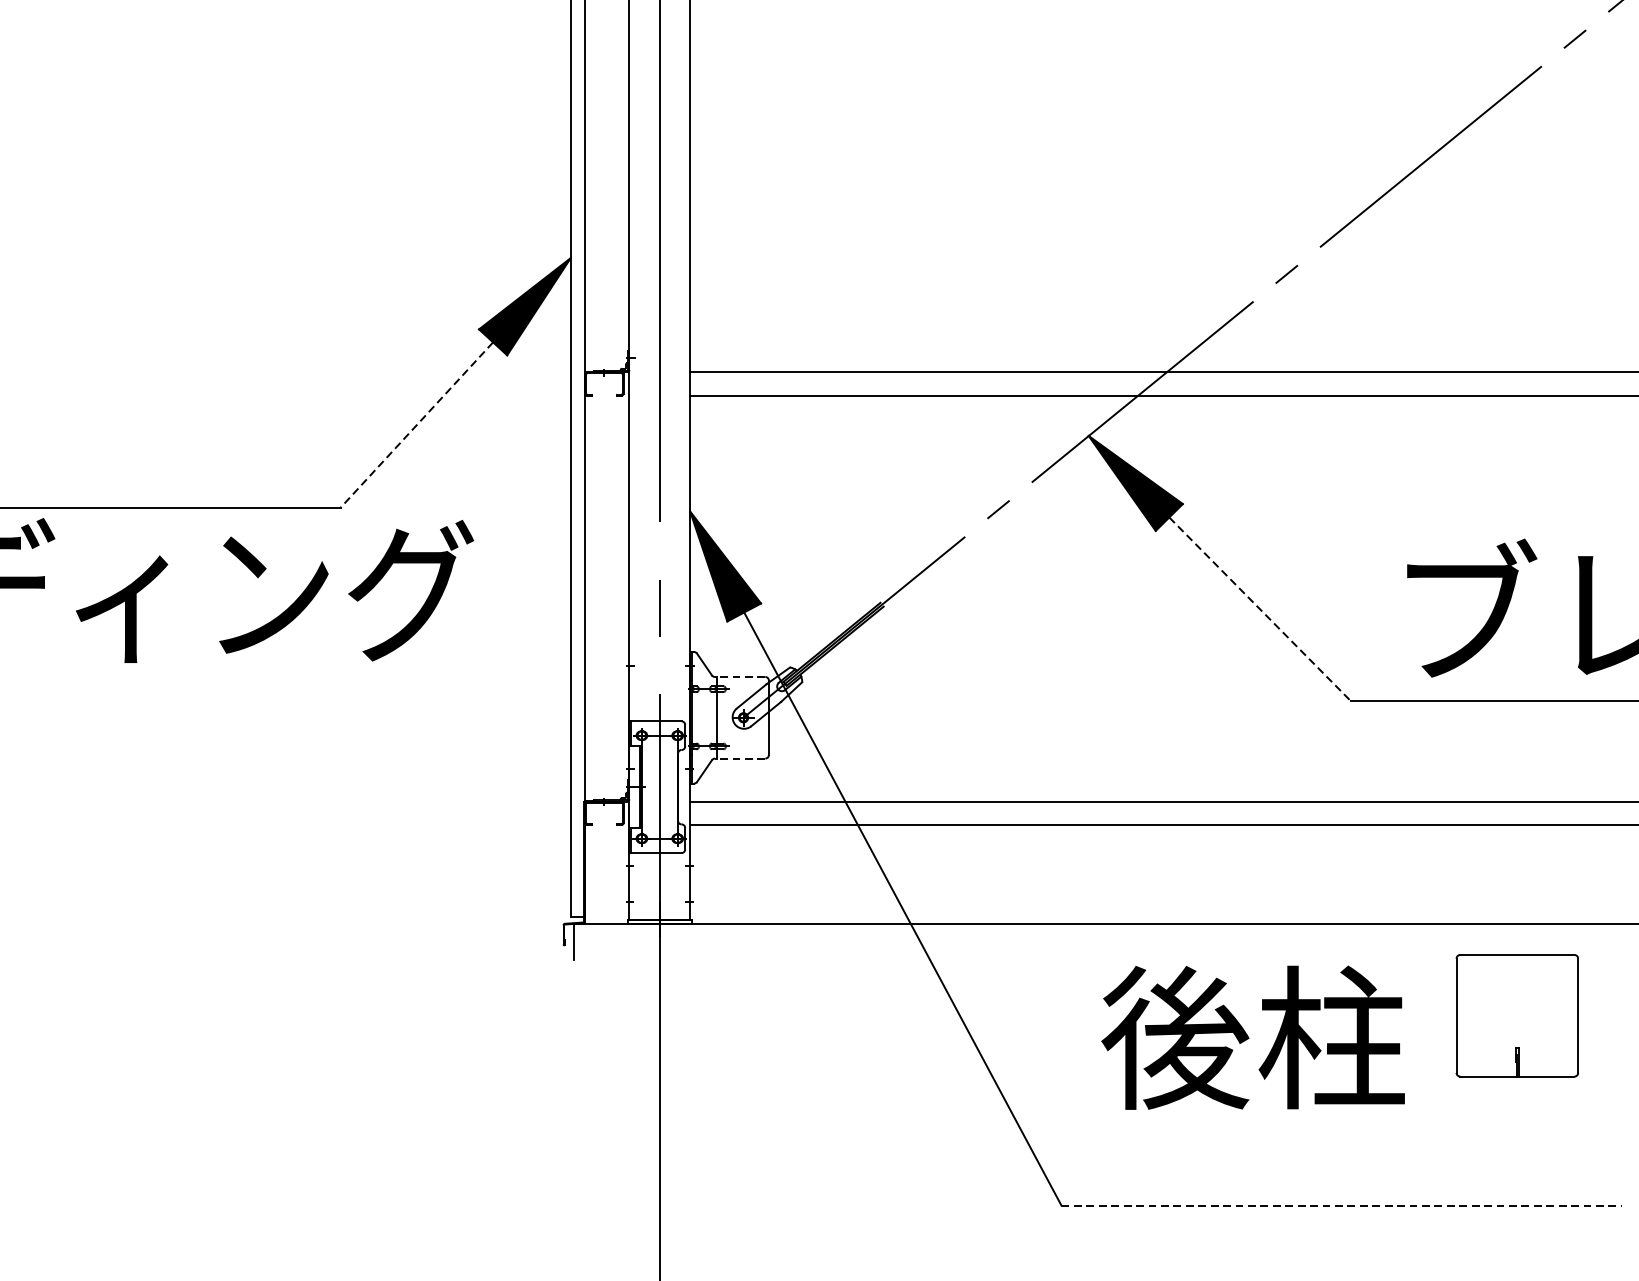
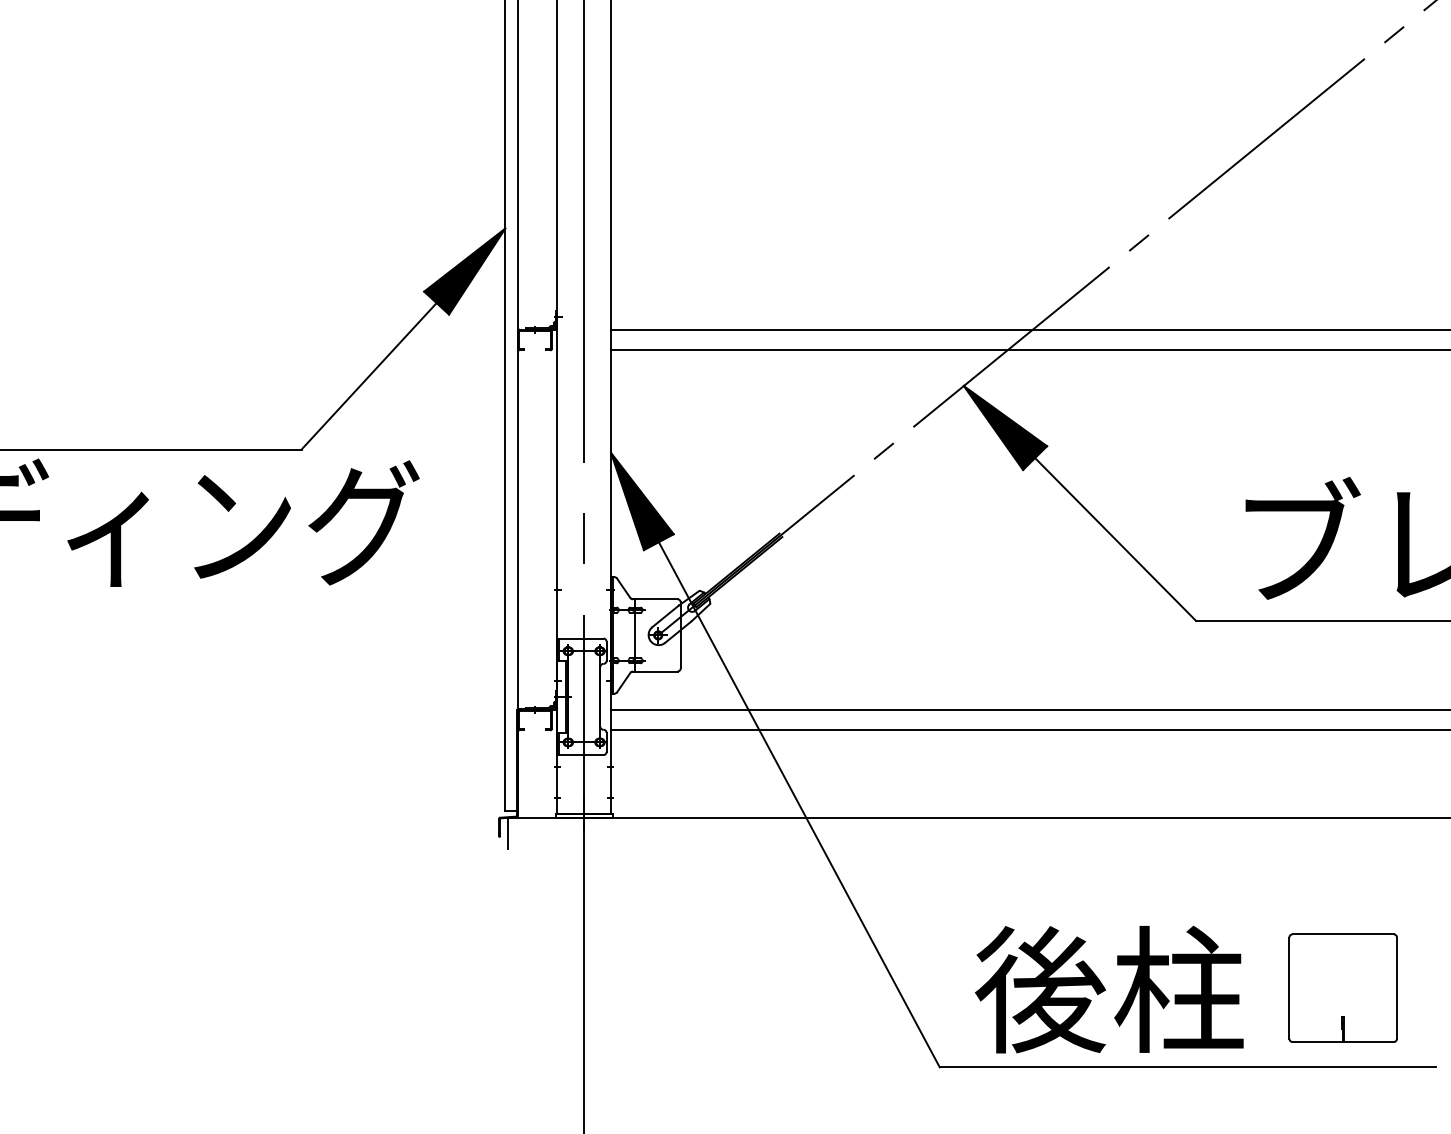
line: (417, 425) -> (369, 376), dashed -> solid
line: (1260, 609) -> (1115, 539), dashed -> solid
line: (739, 677) -> (654, 599), dashed -> solid
line: (739, 758) -> (654, 671), dashed -> solid
part: (1516, 1015) -> (1342, 987), moved
text: (1253, 1037) -> (1109, 989), moved
line: (1342, 1205) -> (1188, 1067), dashed -> solid

